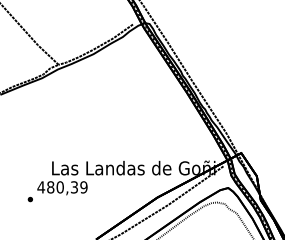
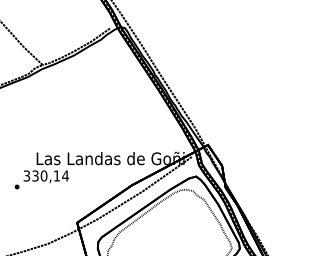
text: (62, 186) -> (46, 175), 480,39 -> 330,14

